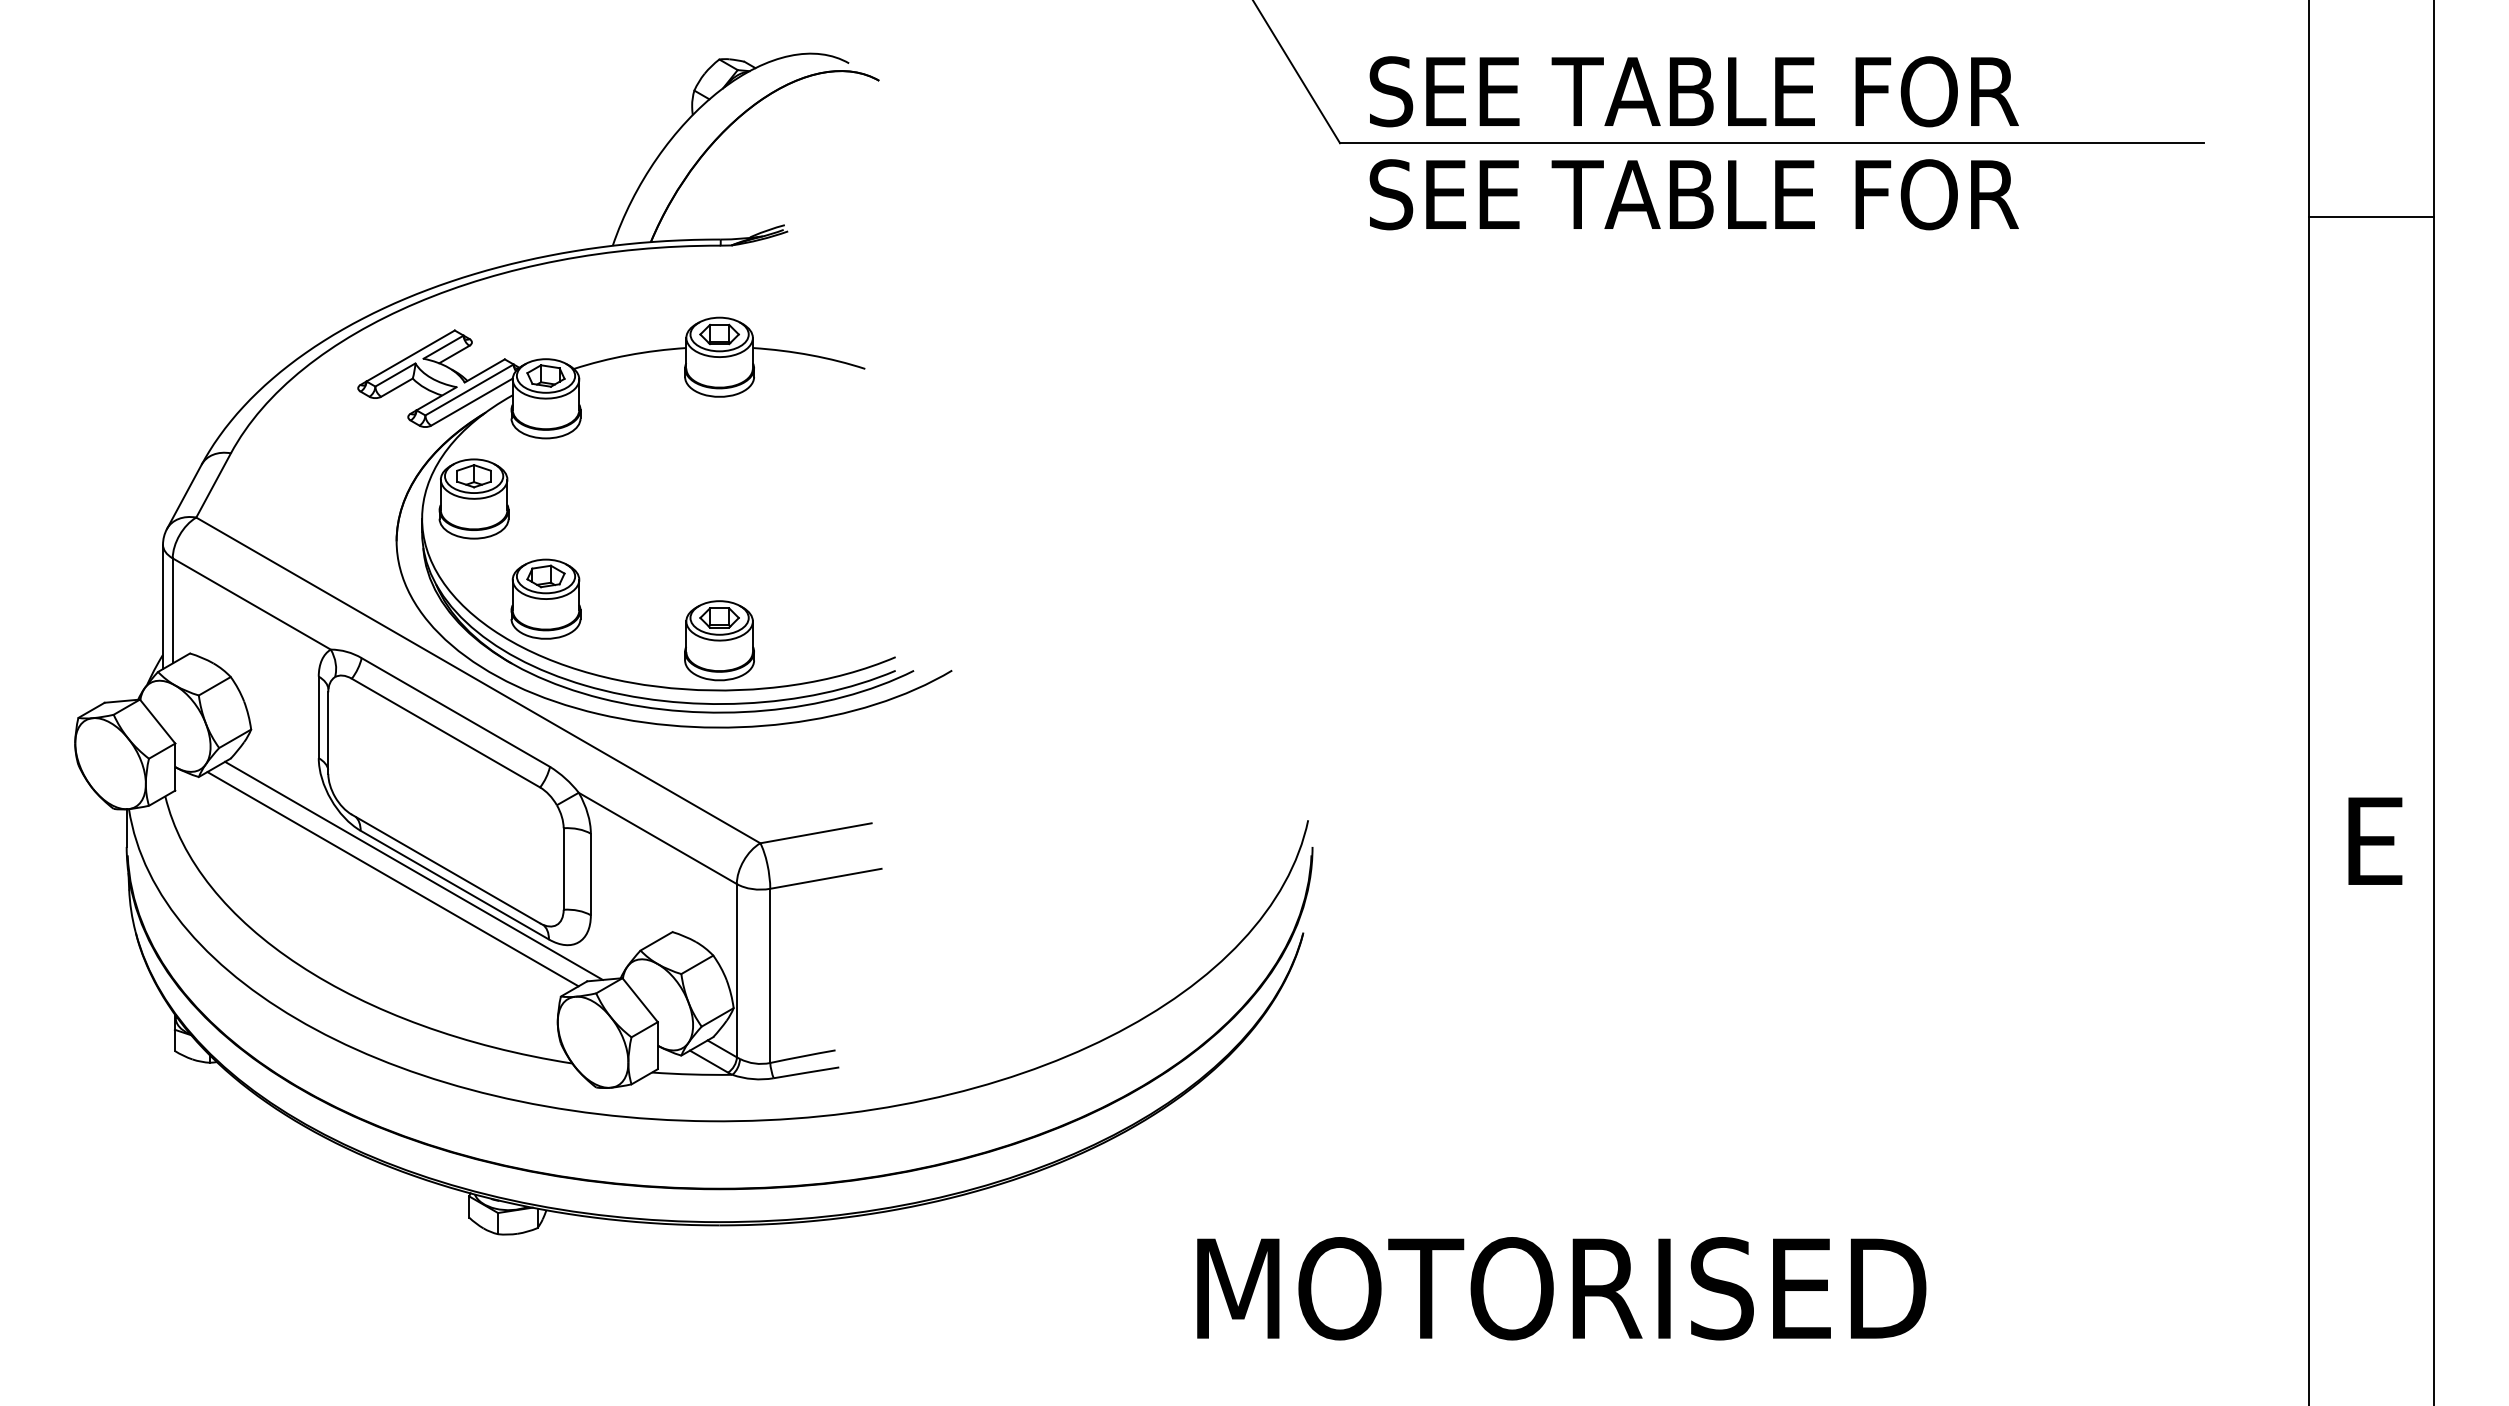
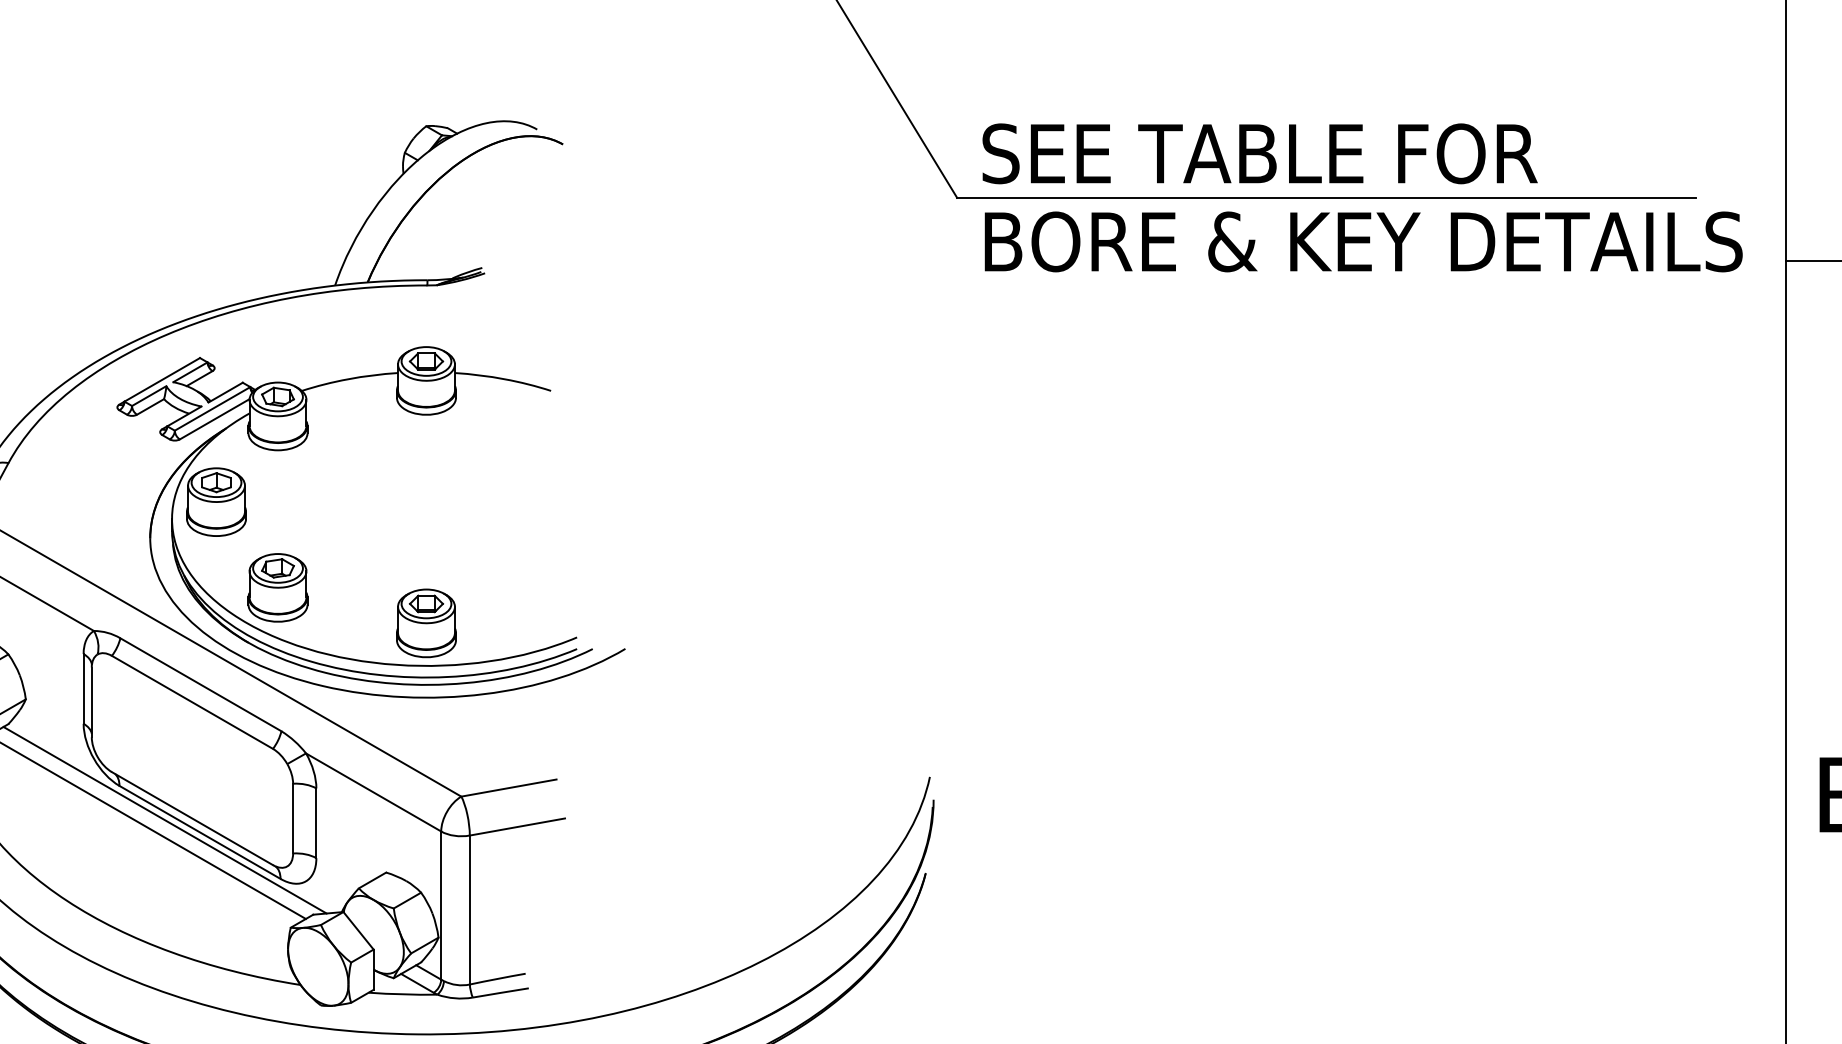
text: (1813, 194) -> (1362, 241), SEE TABLE FOR -> BORE & KEY DETAILS

